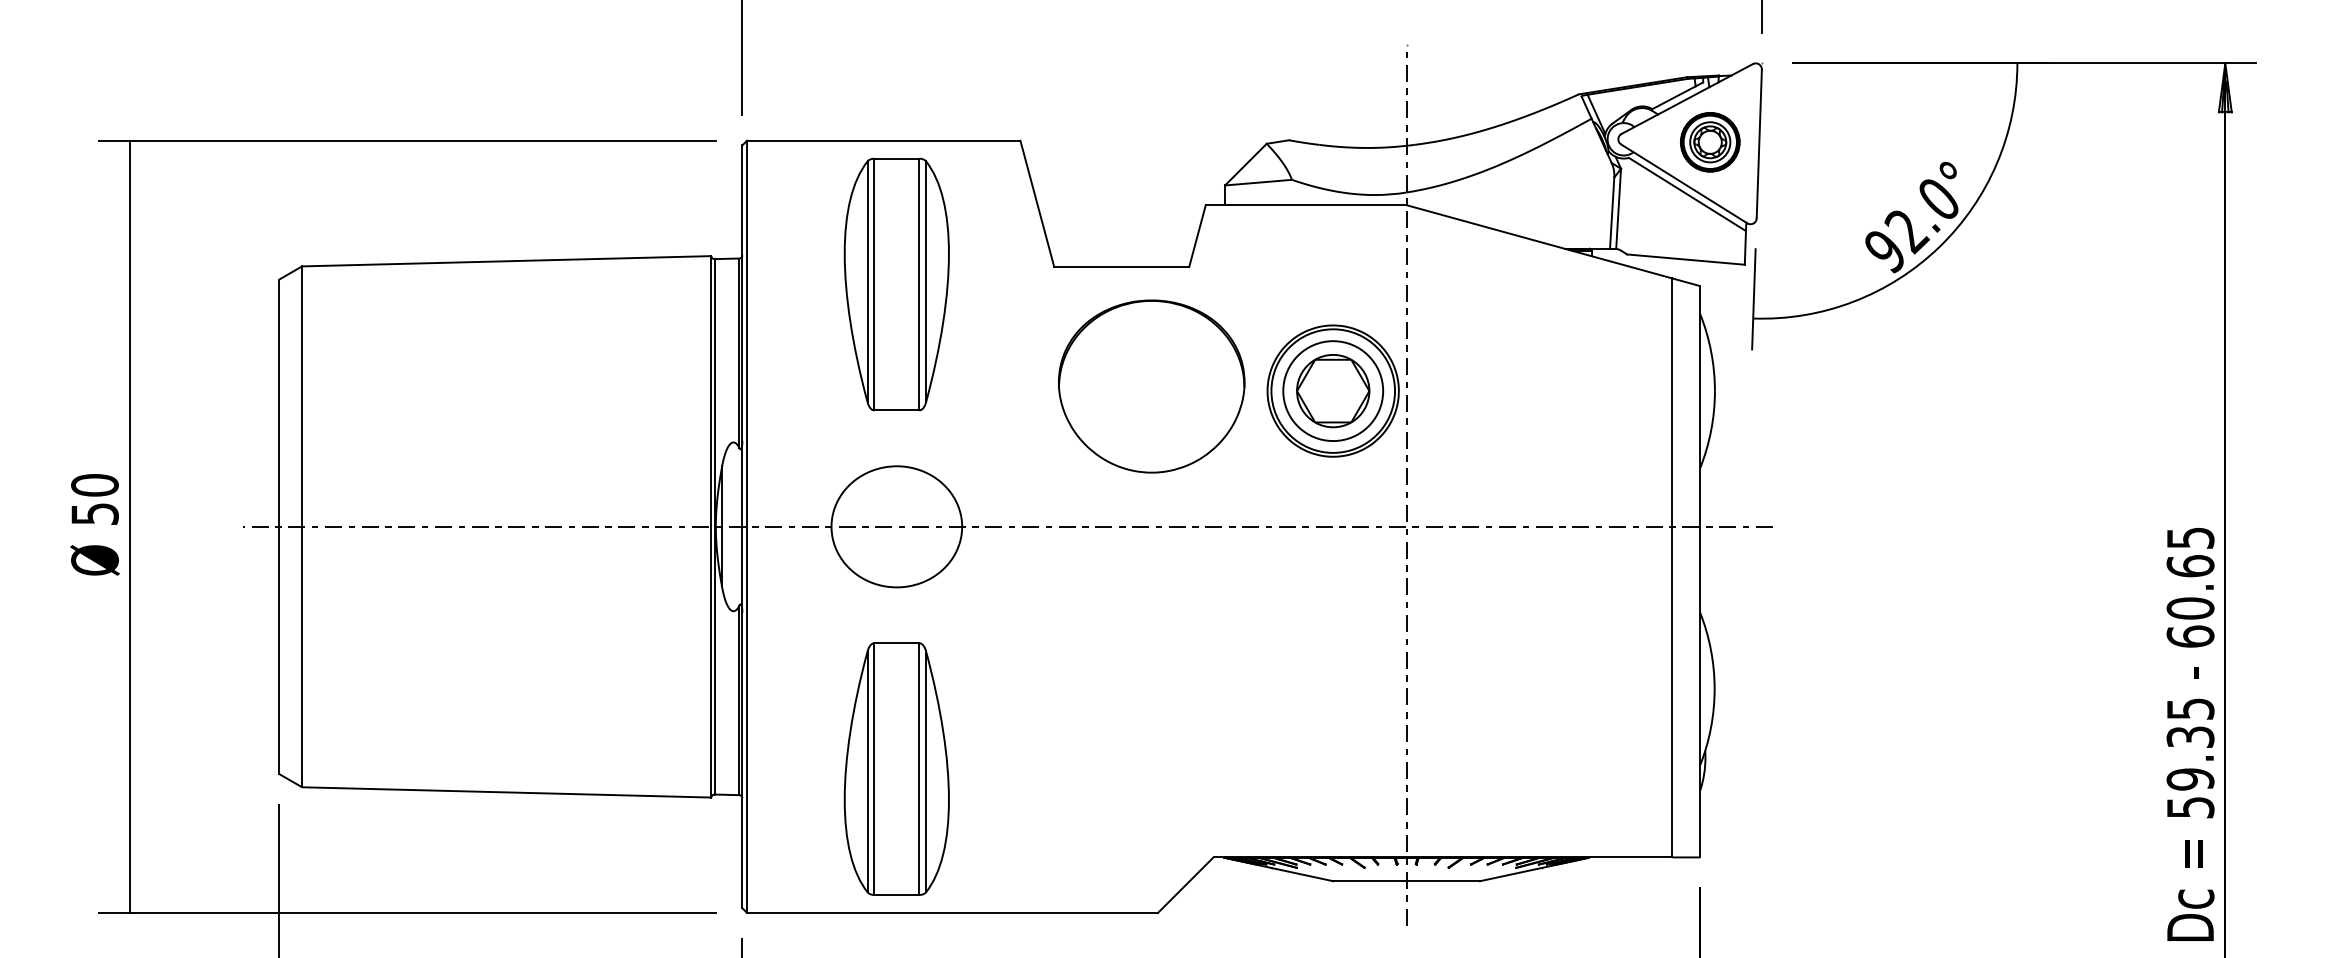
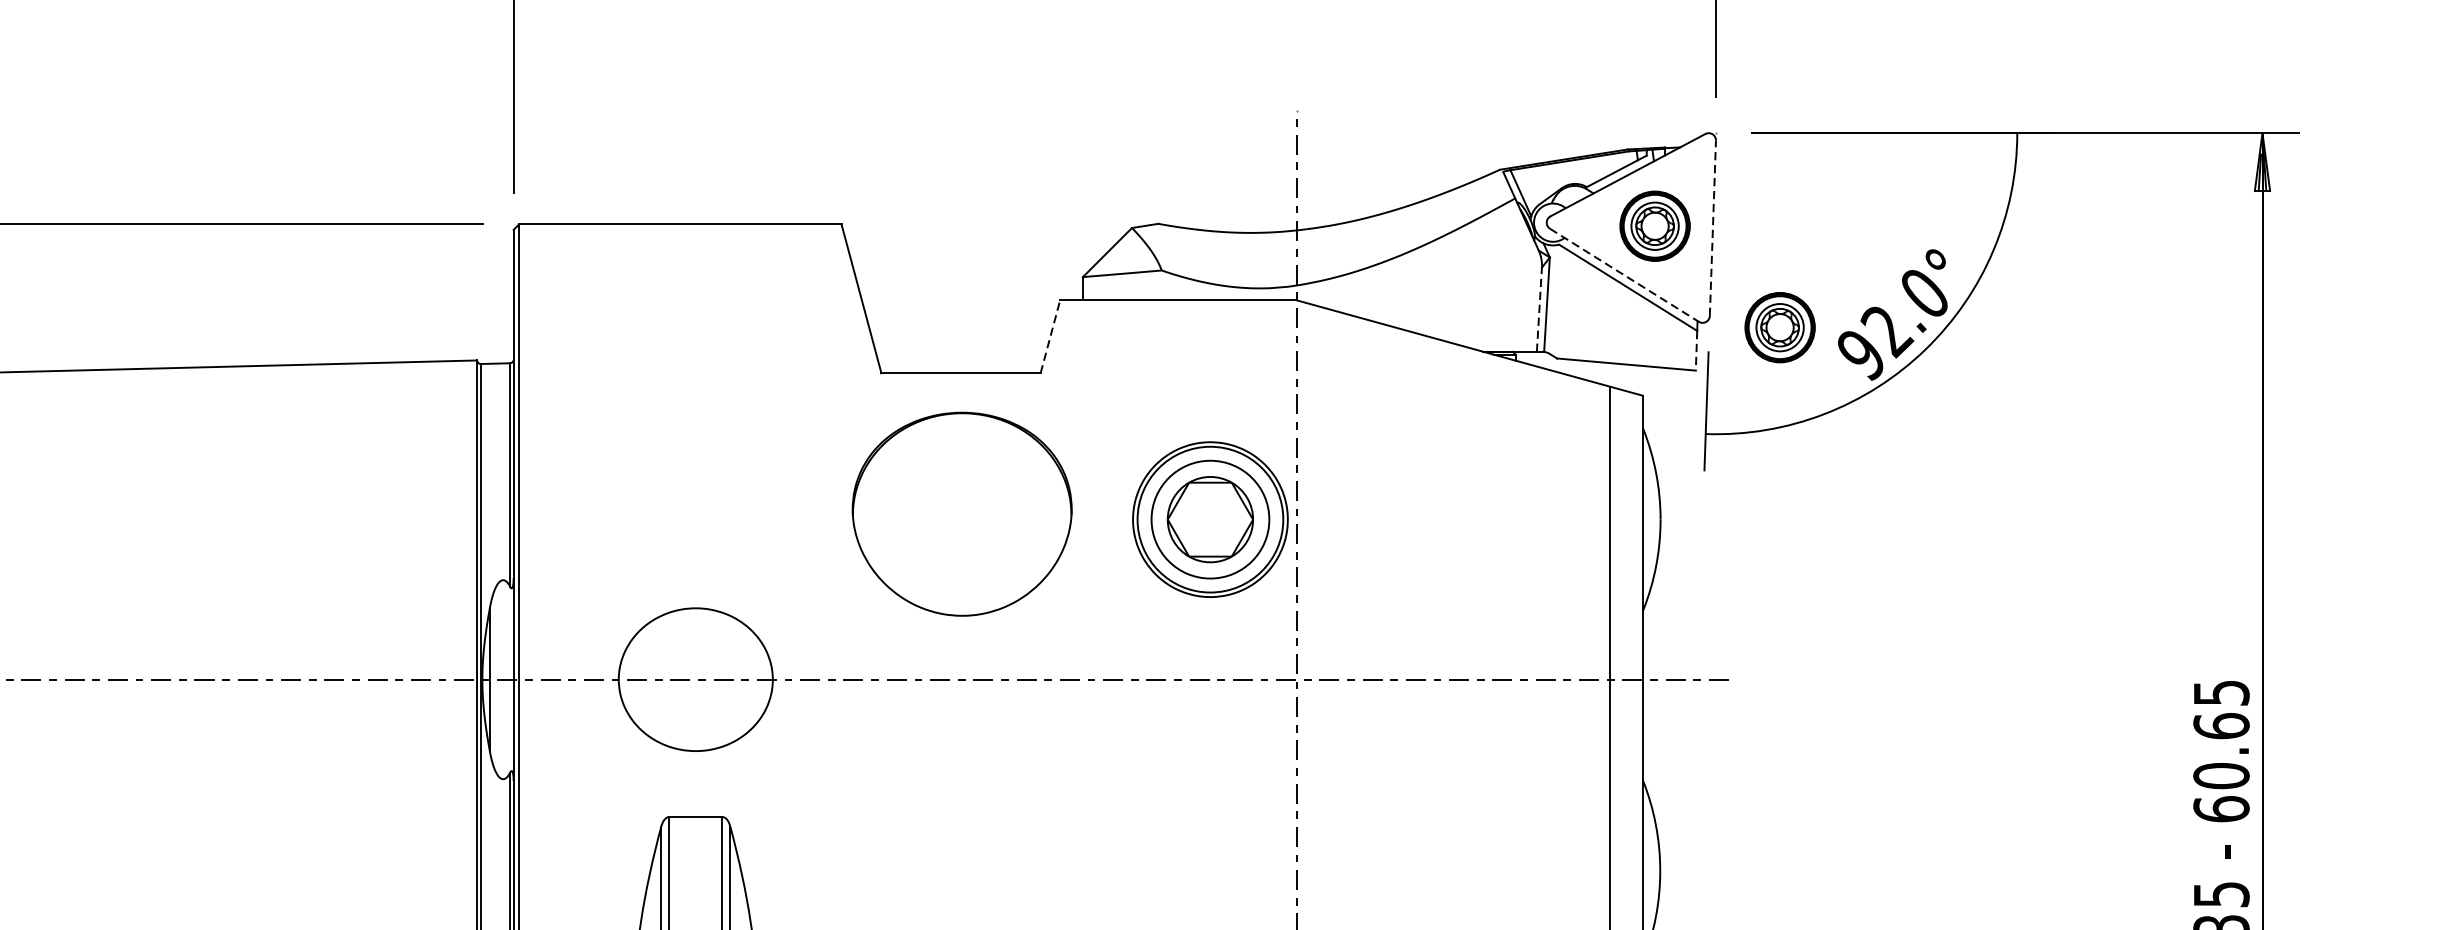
line: (1759, 143) -> (1713, 227), solid -> dashed
line: (1684, 184) -> (1624, 275), solid -> dashed
line: (1612, 213) -> (1539, 310), solid -> dashed
part: (1816, 228) -> (1780, 327), added
line: (1197, 236) -> (1050, 337), solid -> dashed
line: (1745, 247) -> (1696, 350), solid -> dashed
part: (896, 284) -> (695, 393), removed
part: (1151, 386) -> (961, 514), moved

